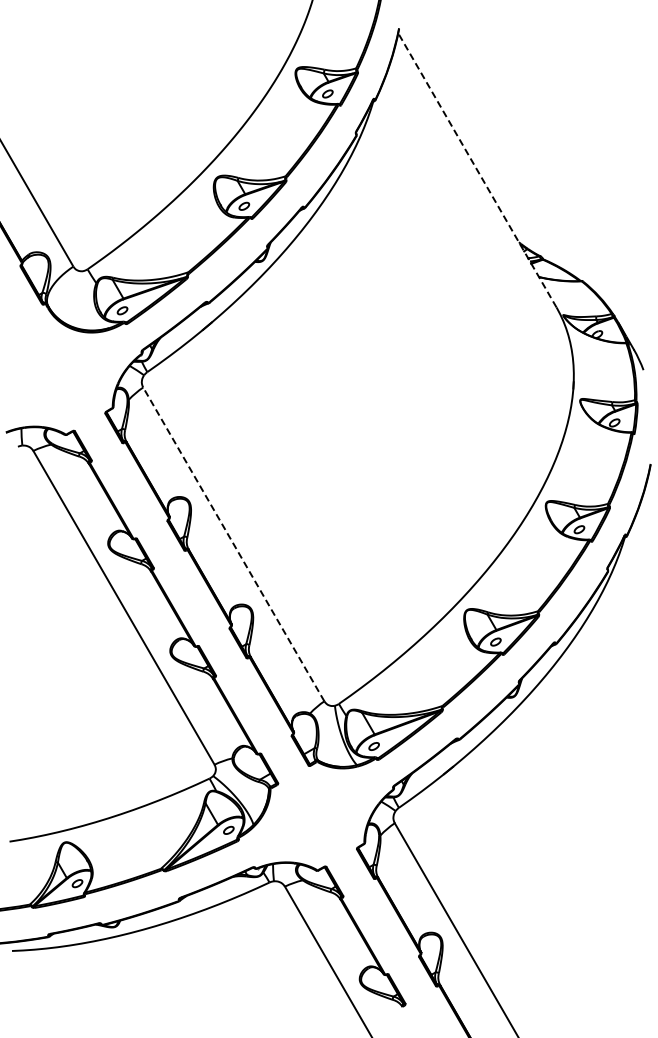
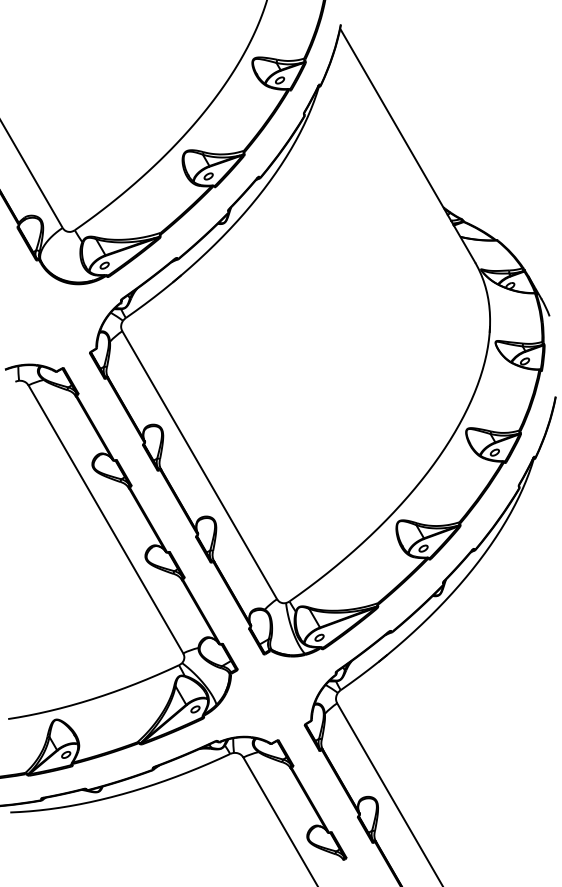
line: (477, 169) -> (407, 144), dashed -> solid
line: (233, 544) -> (199, 465), dashed -> solid

